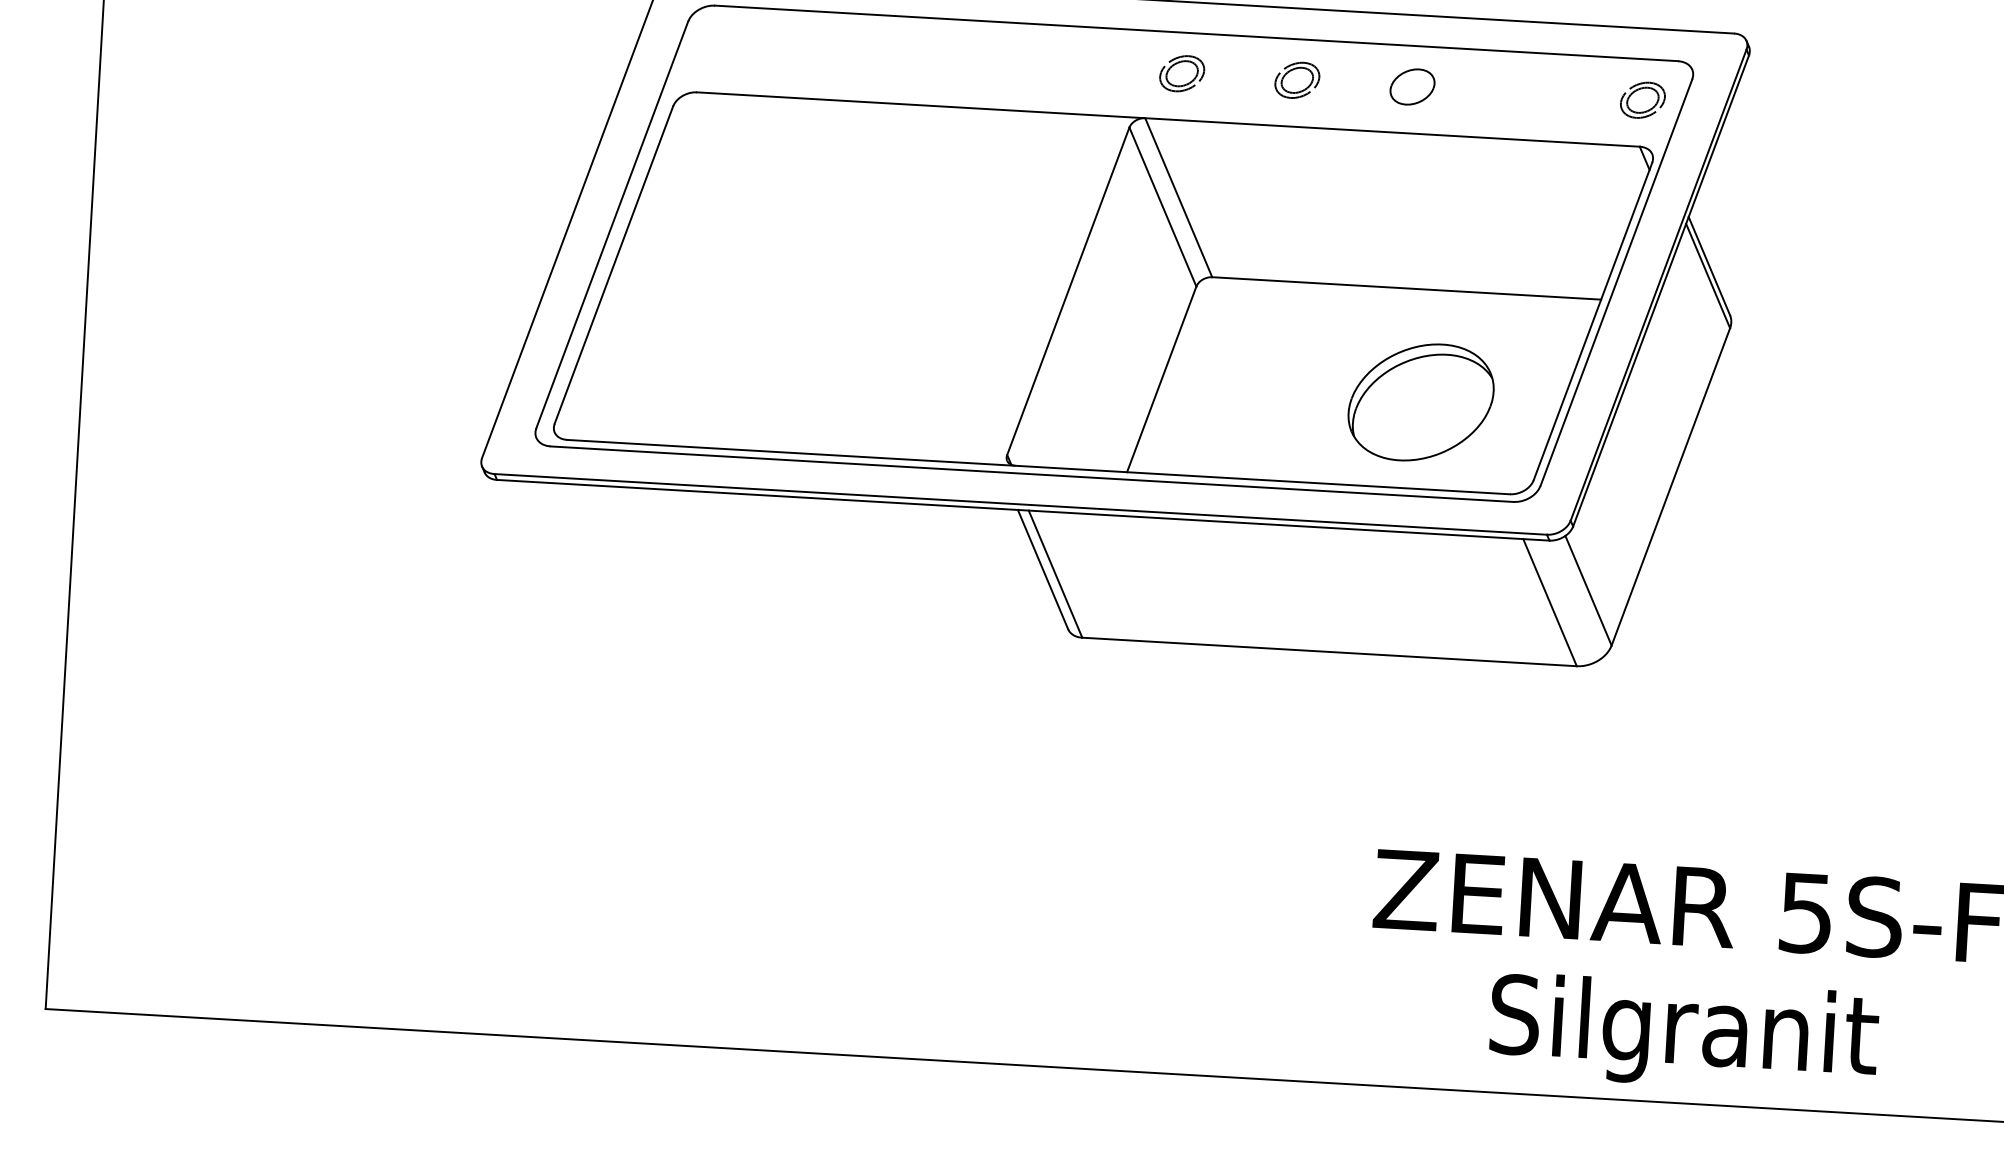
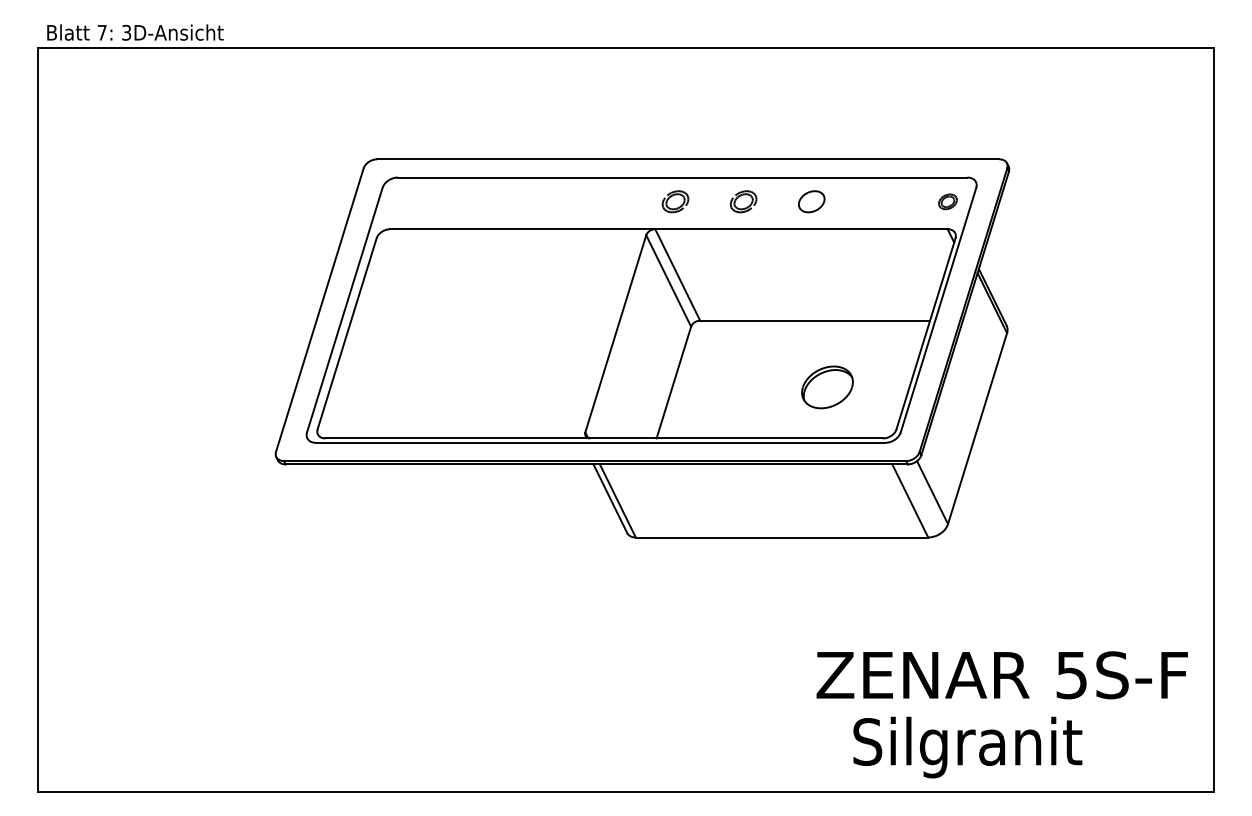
part: (1642, 99) -> (947, 201), size x0.7
part: (1421, 402) -> (827, 387), size x0.6
text: (1683, 1033) -> (967, 747), moved

